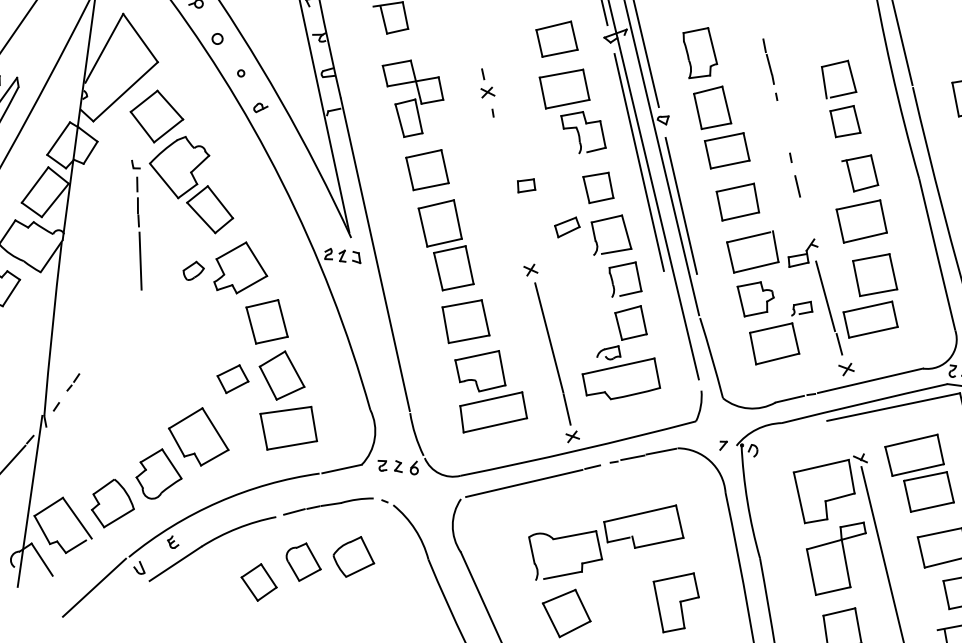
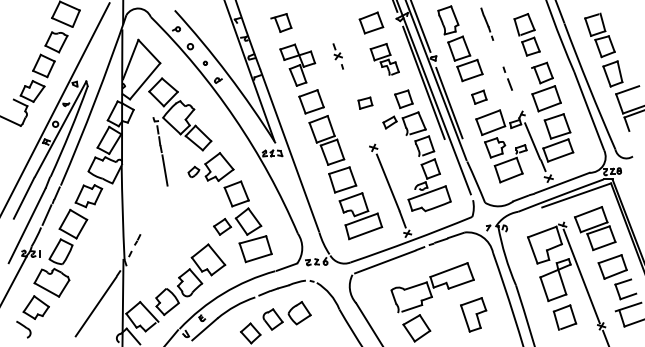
part: (572, 109) -> (384, 59), size x0.7
part: (526, 186) -> (365, 103), size x1.4
part: (738, 202) -> (479, 97), size x0.6

